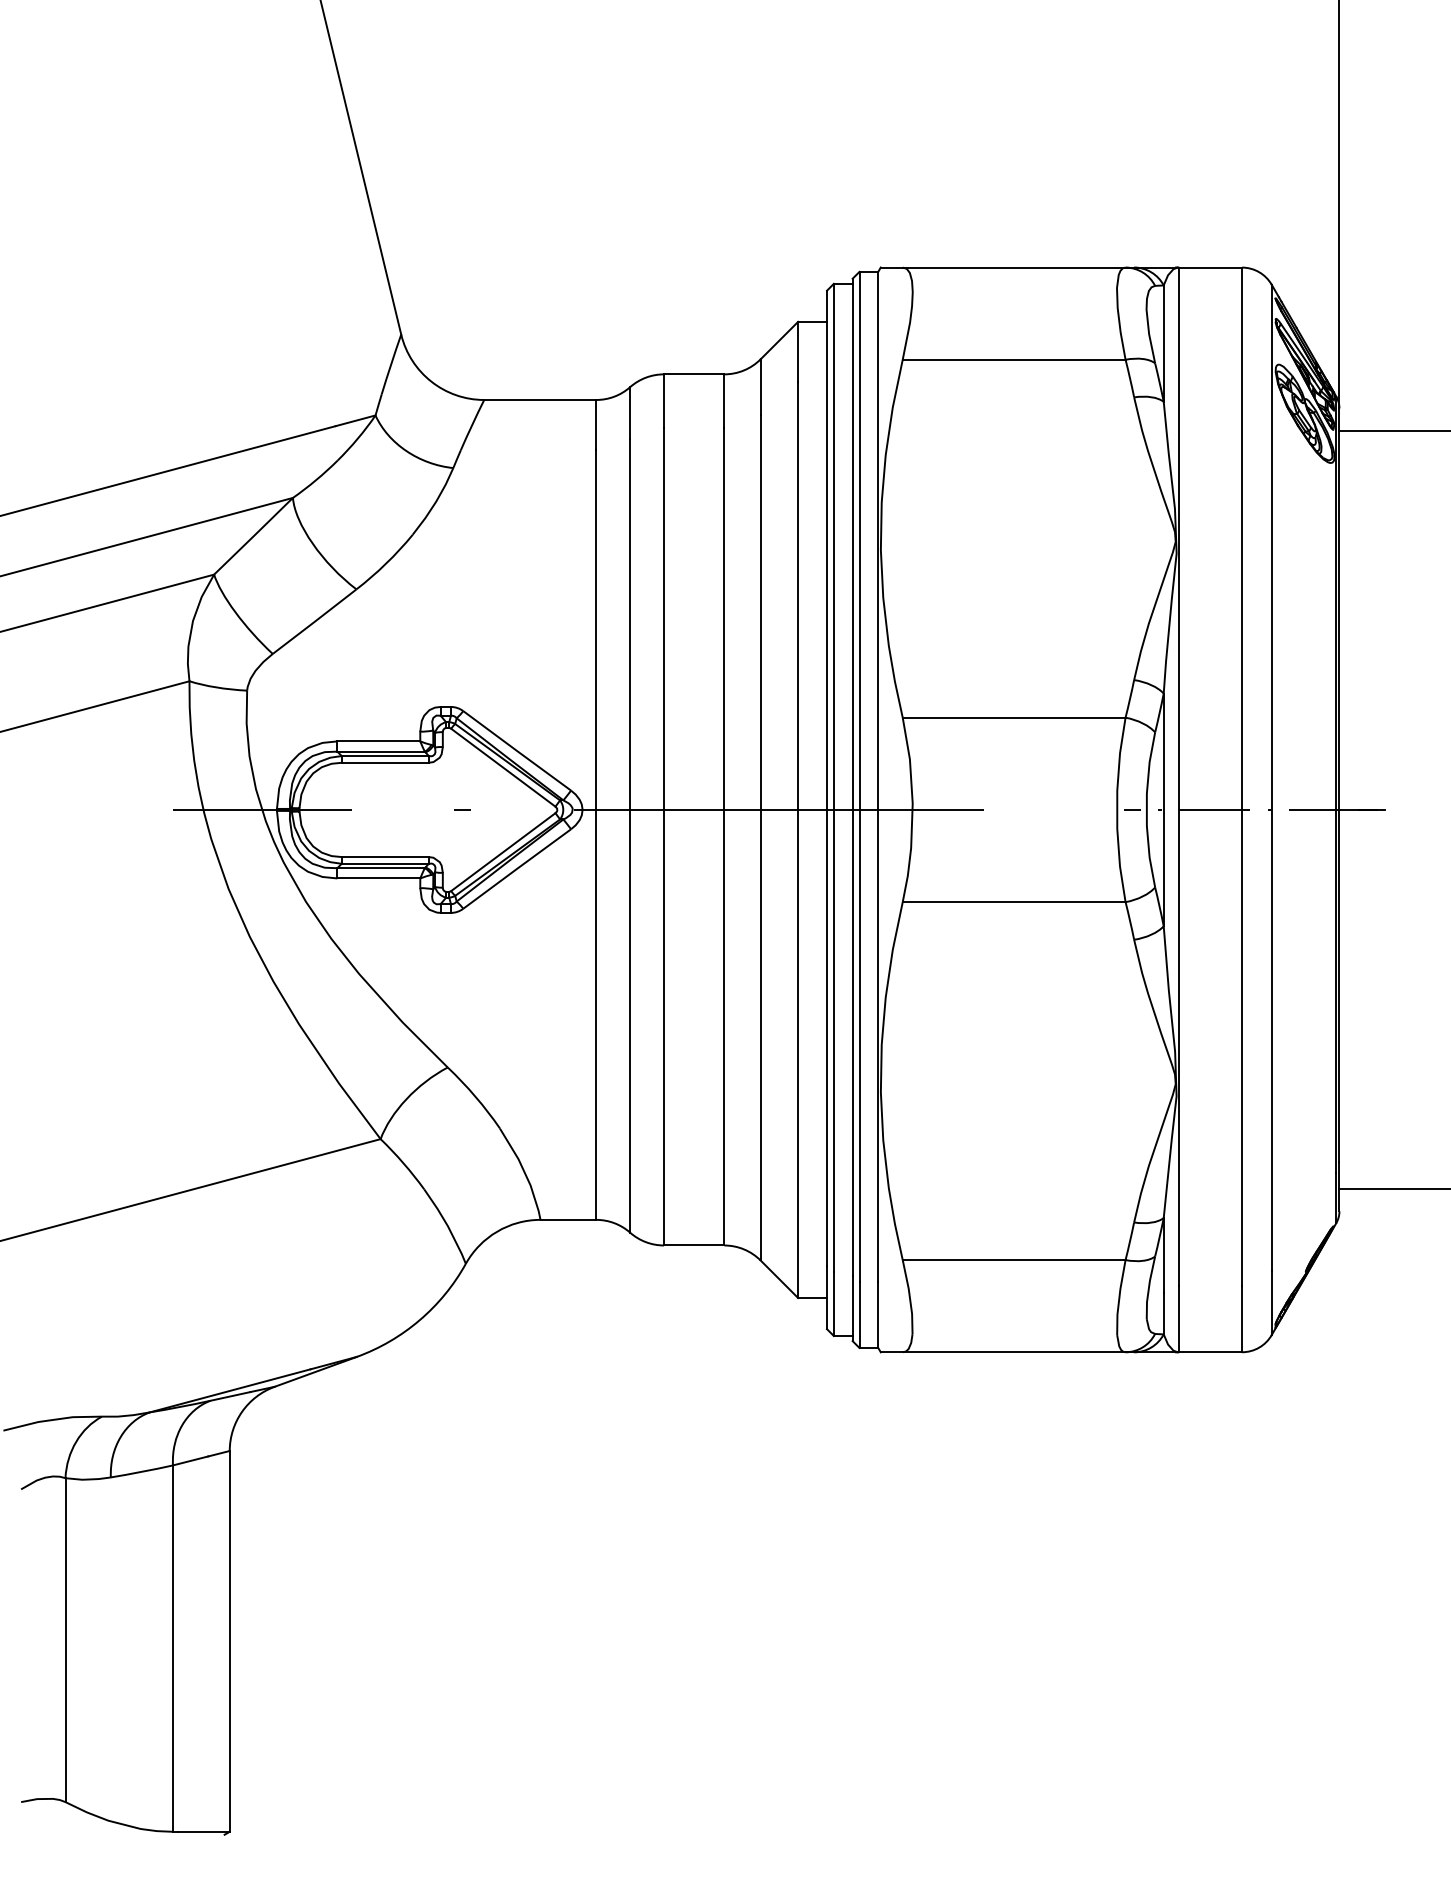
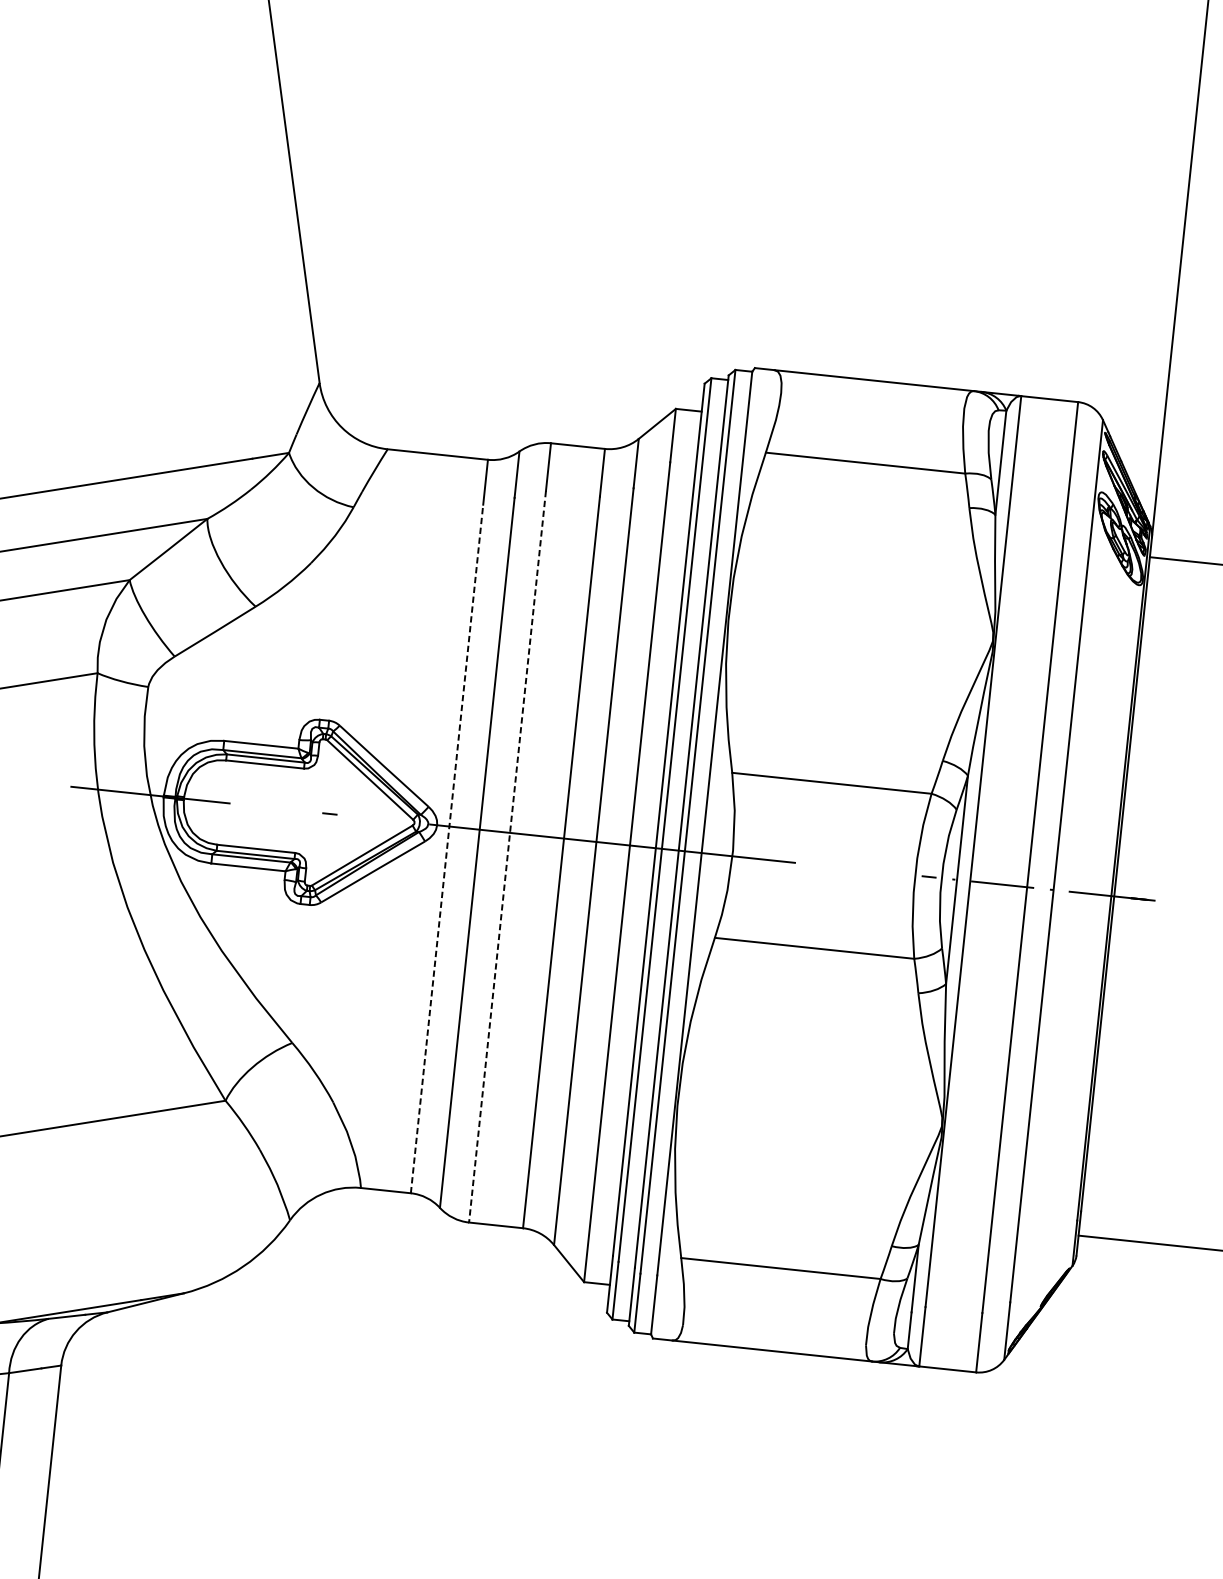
line: (596, 835) -> (447, 849), solid -> dashed
line: (664, 836) -> (507, 856), solid -> dashed

